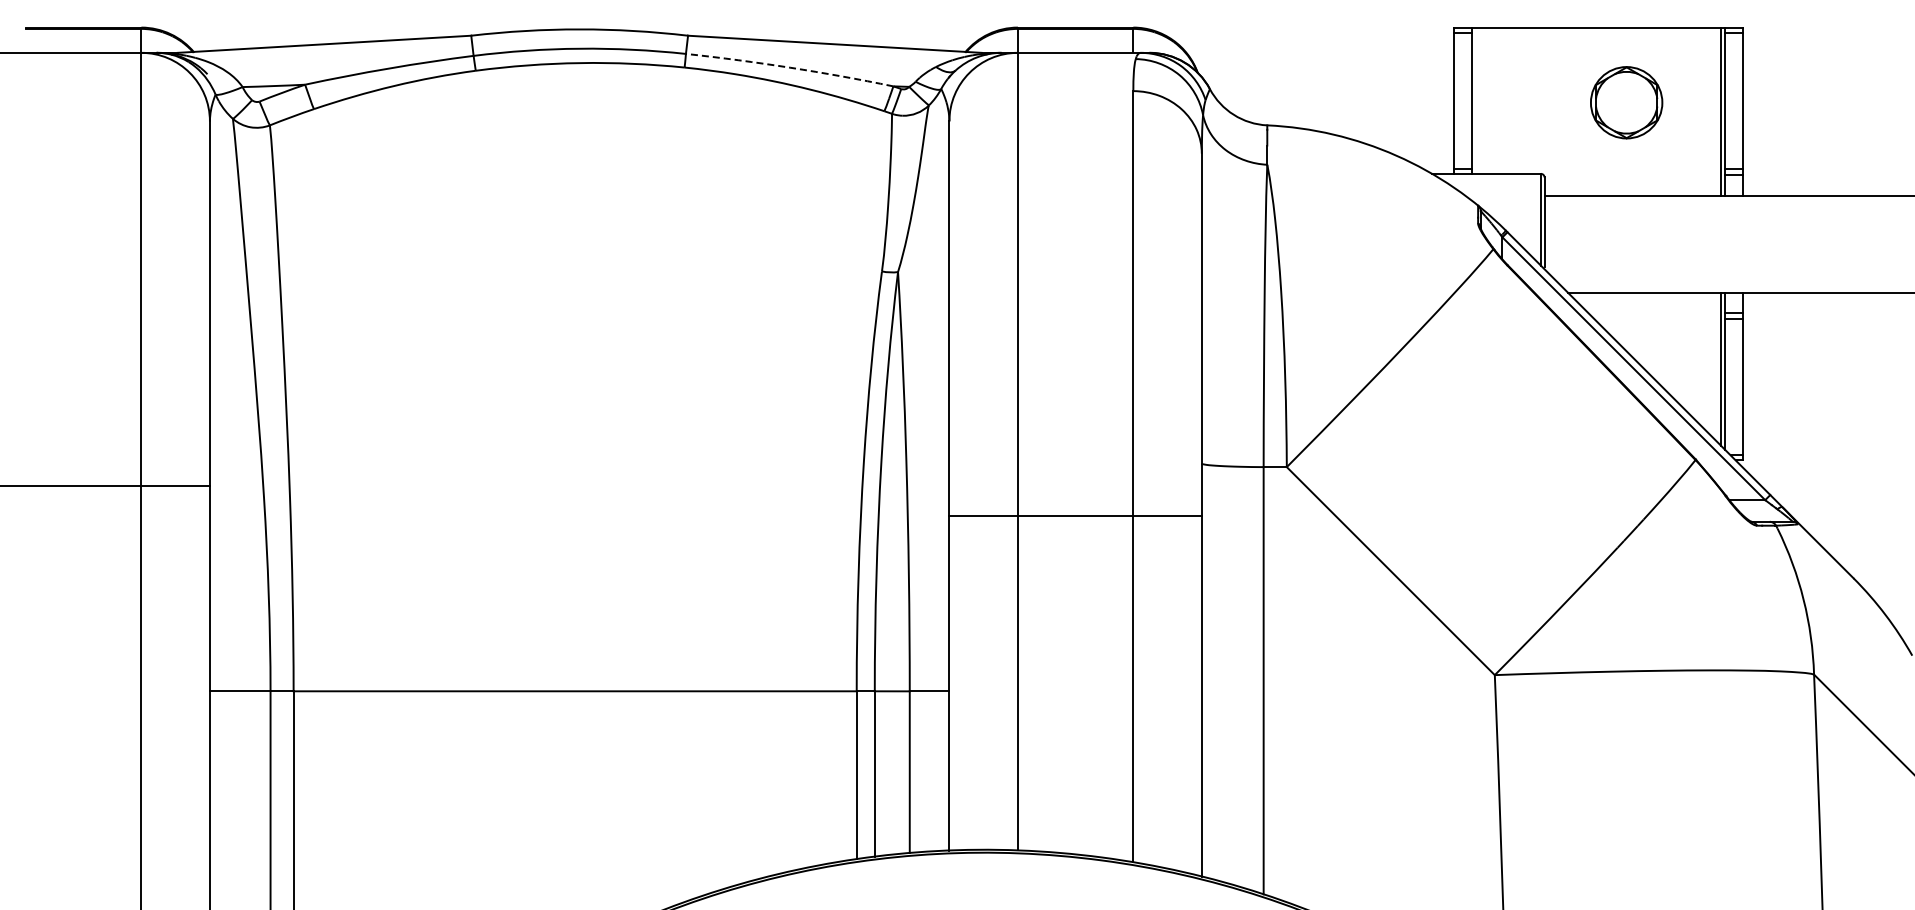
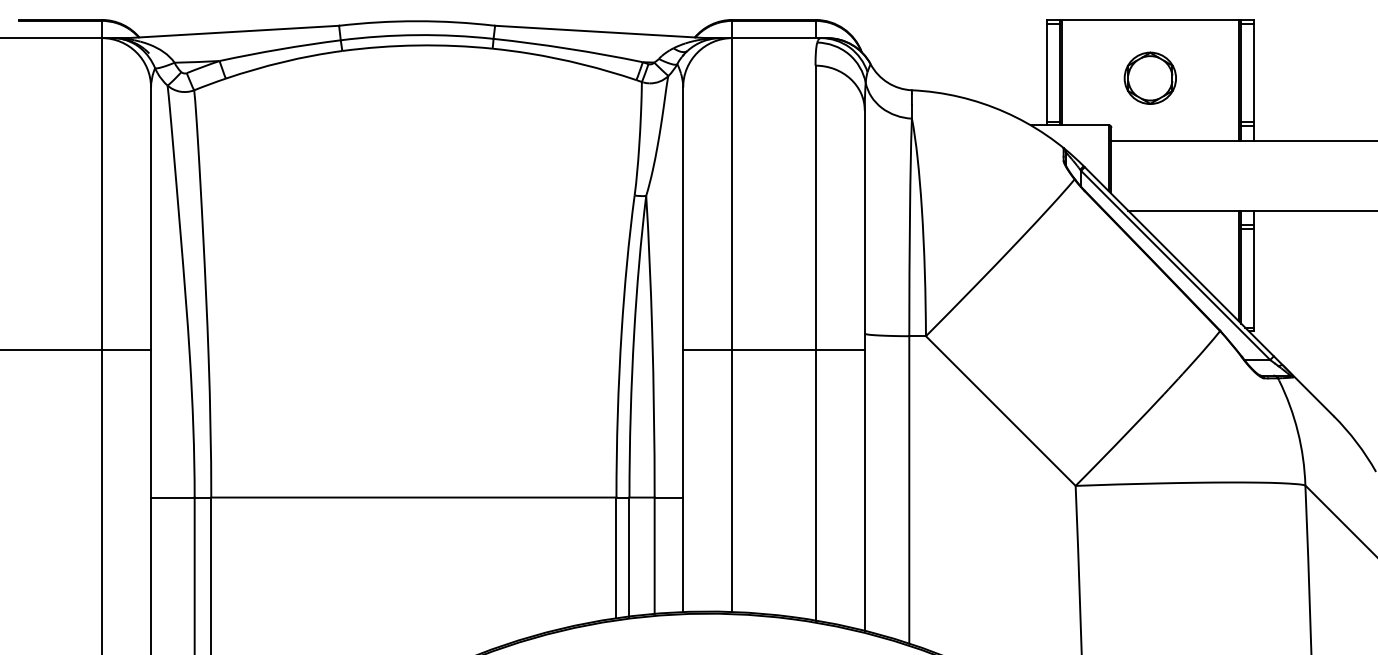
arc: (790, 67) -> (568, 48), dashed -> solid
line: (1476, 100) -> (1062, 72), added
part: (1626, 102) -> (1150, 78), moved
line: (1075, 515) -> (773, 349), moved

